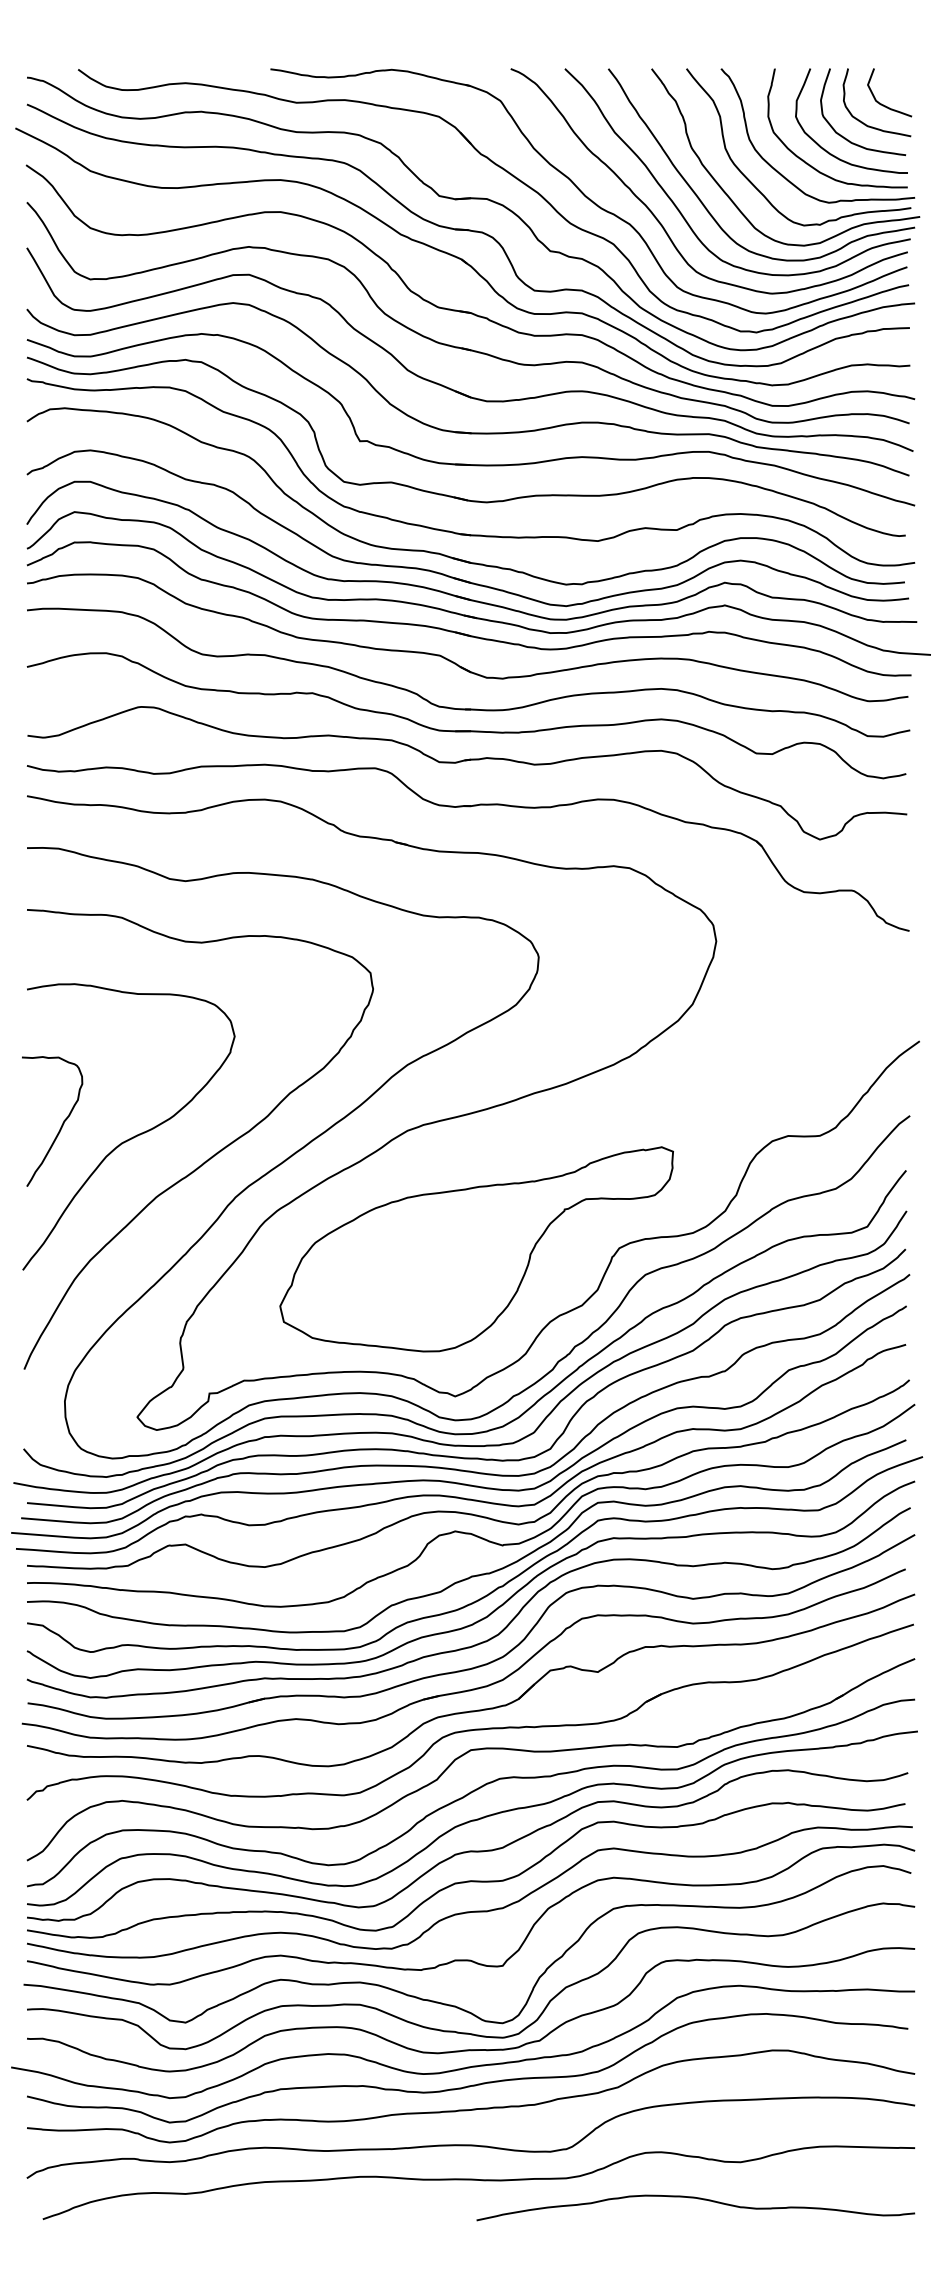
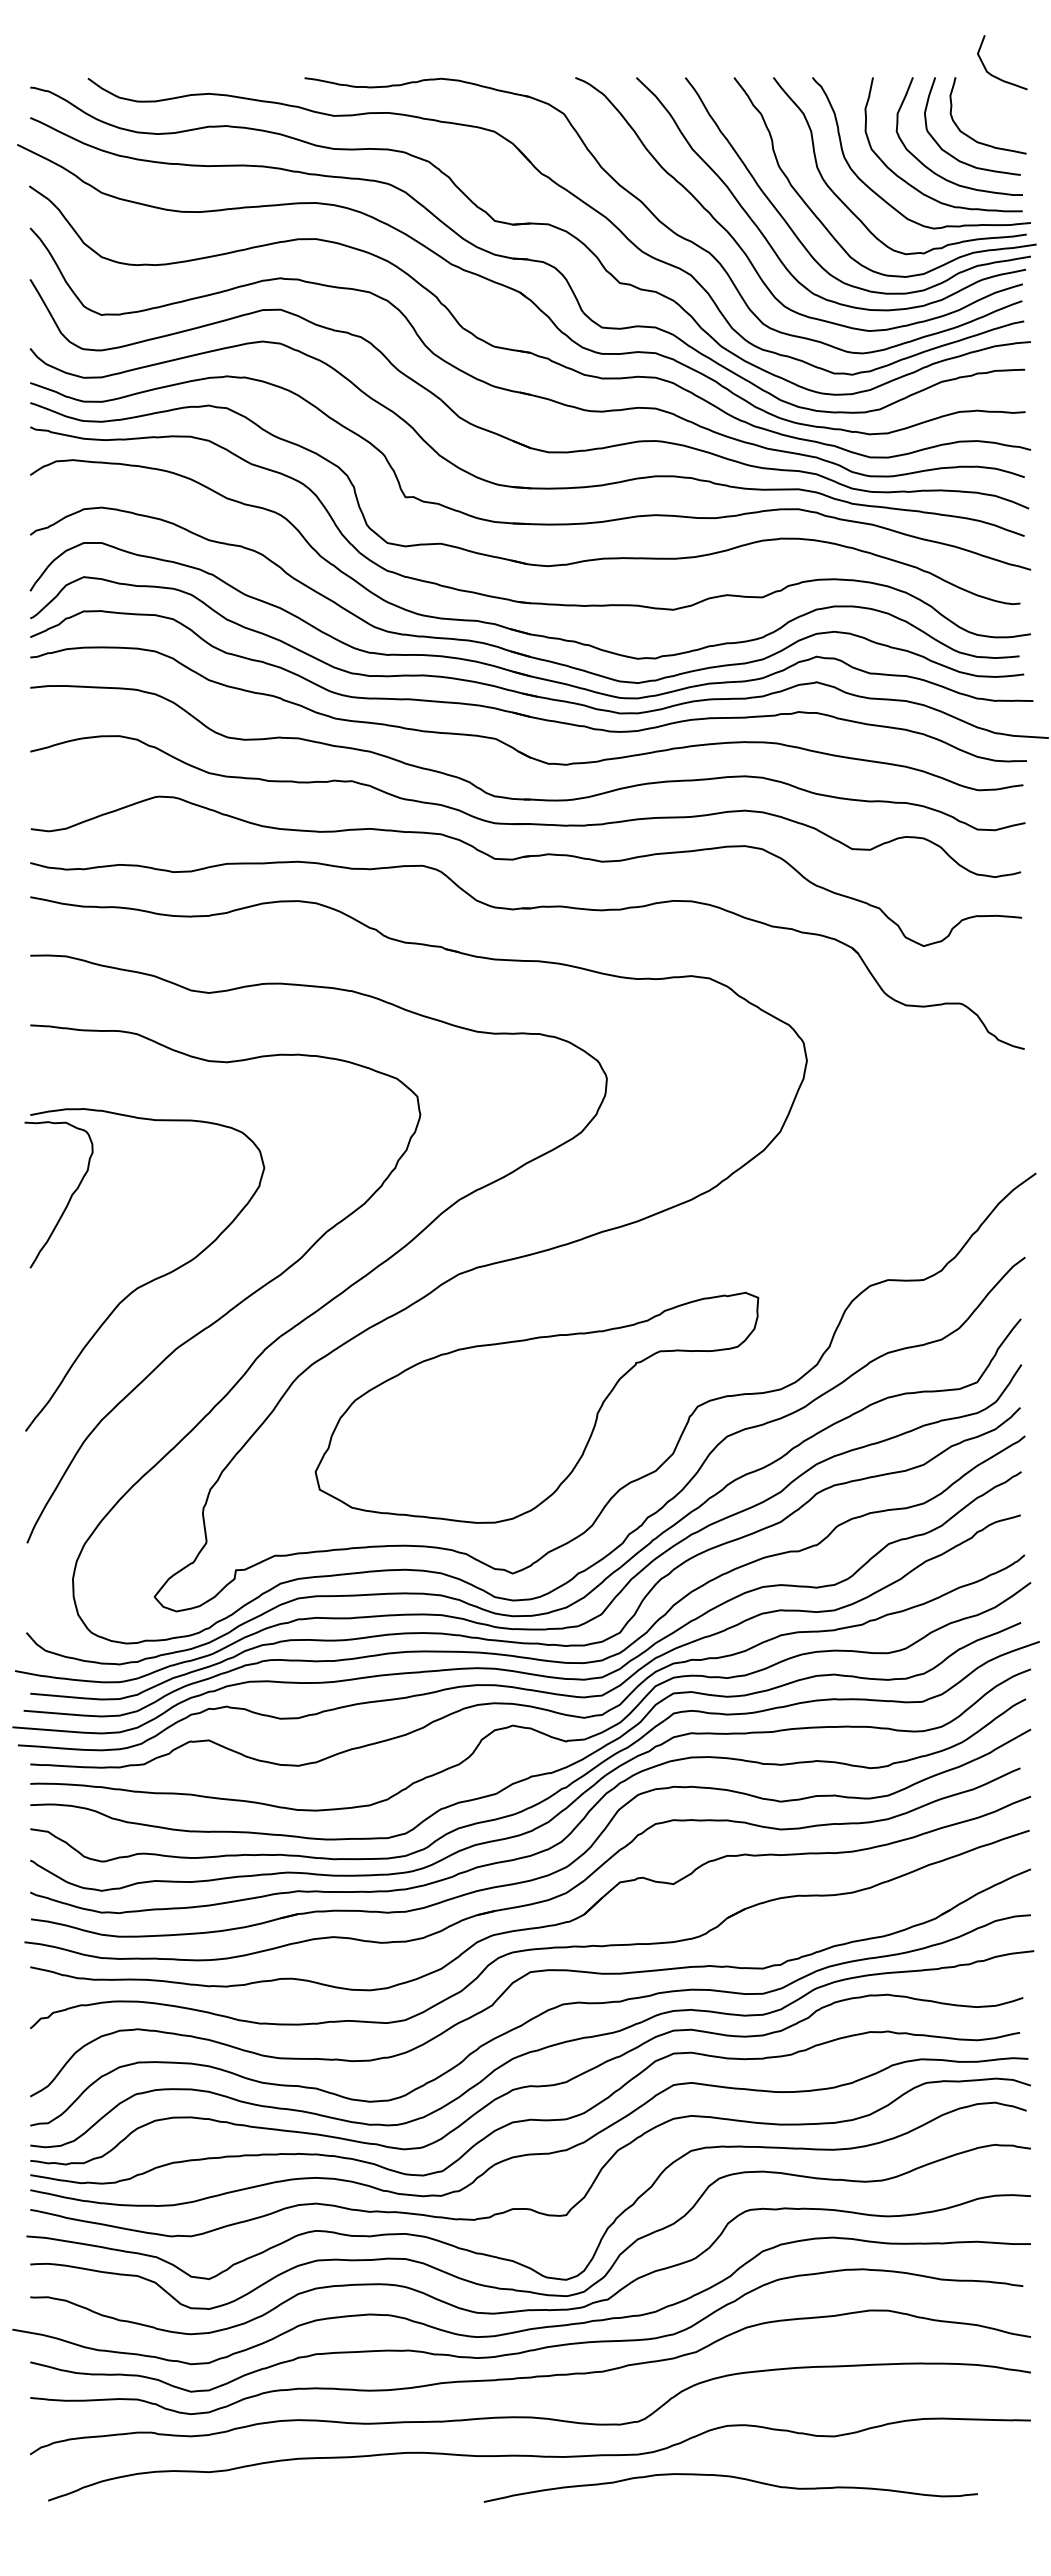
curve: (884, 105) -> (996, 76), moved
curve: (60, 1126) -> (68, 1200), moved
curve: (699, 2199) -> (734, 2478), moved

